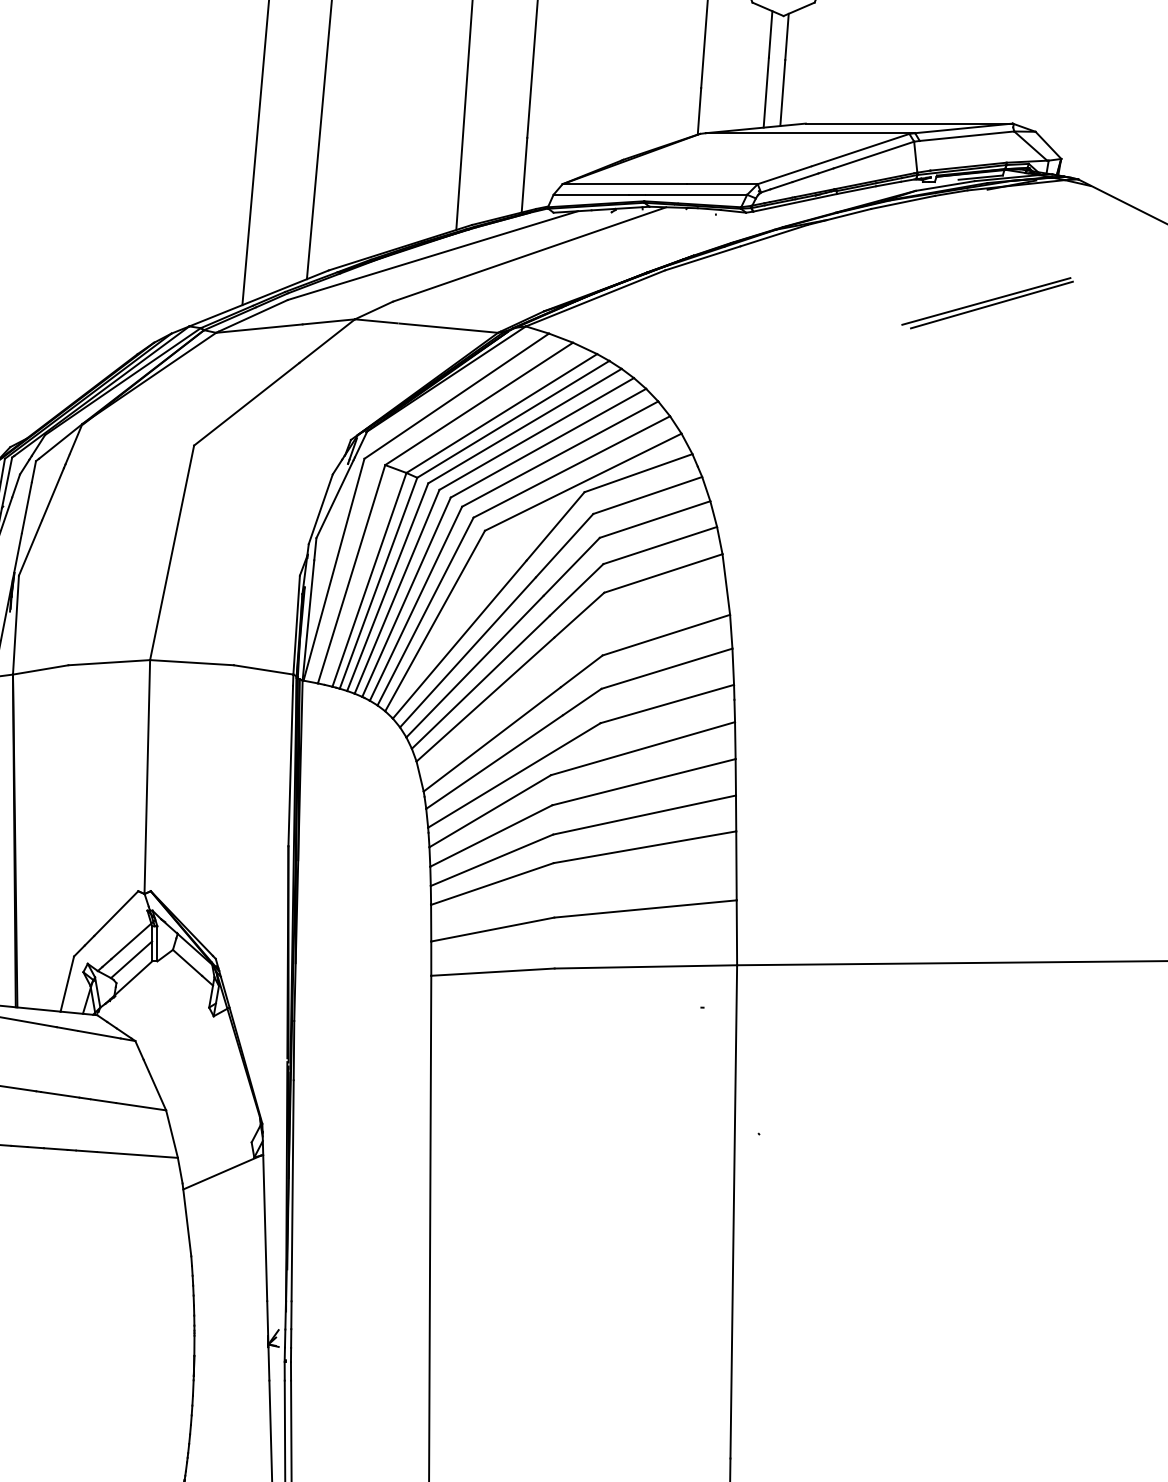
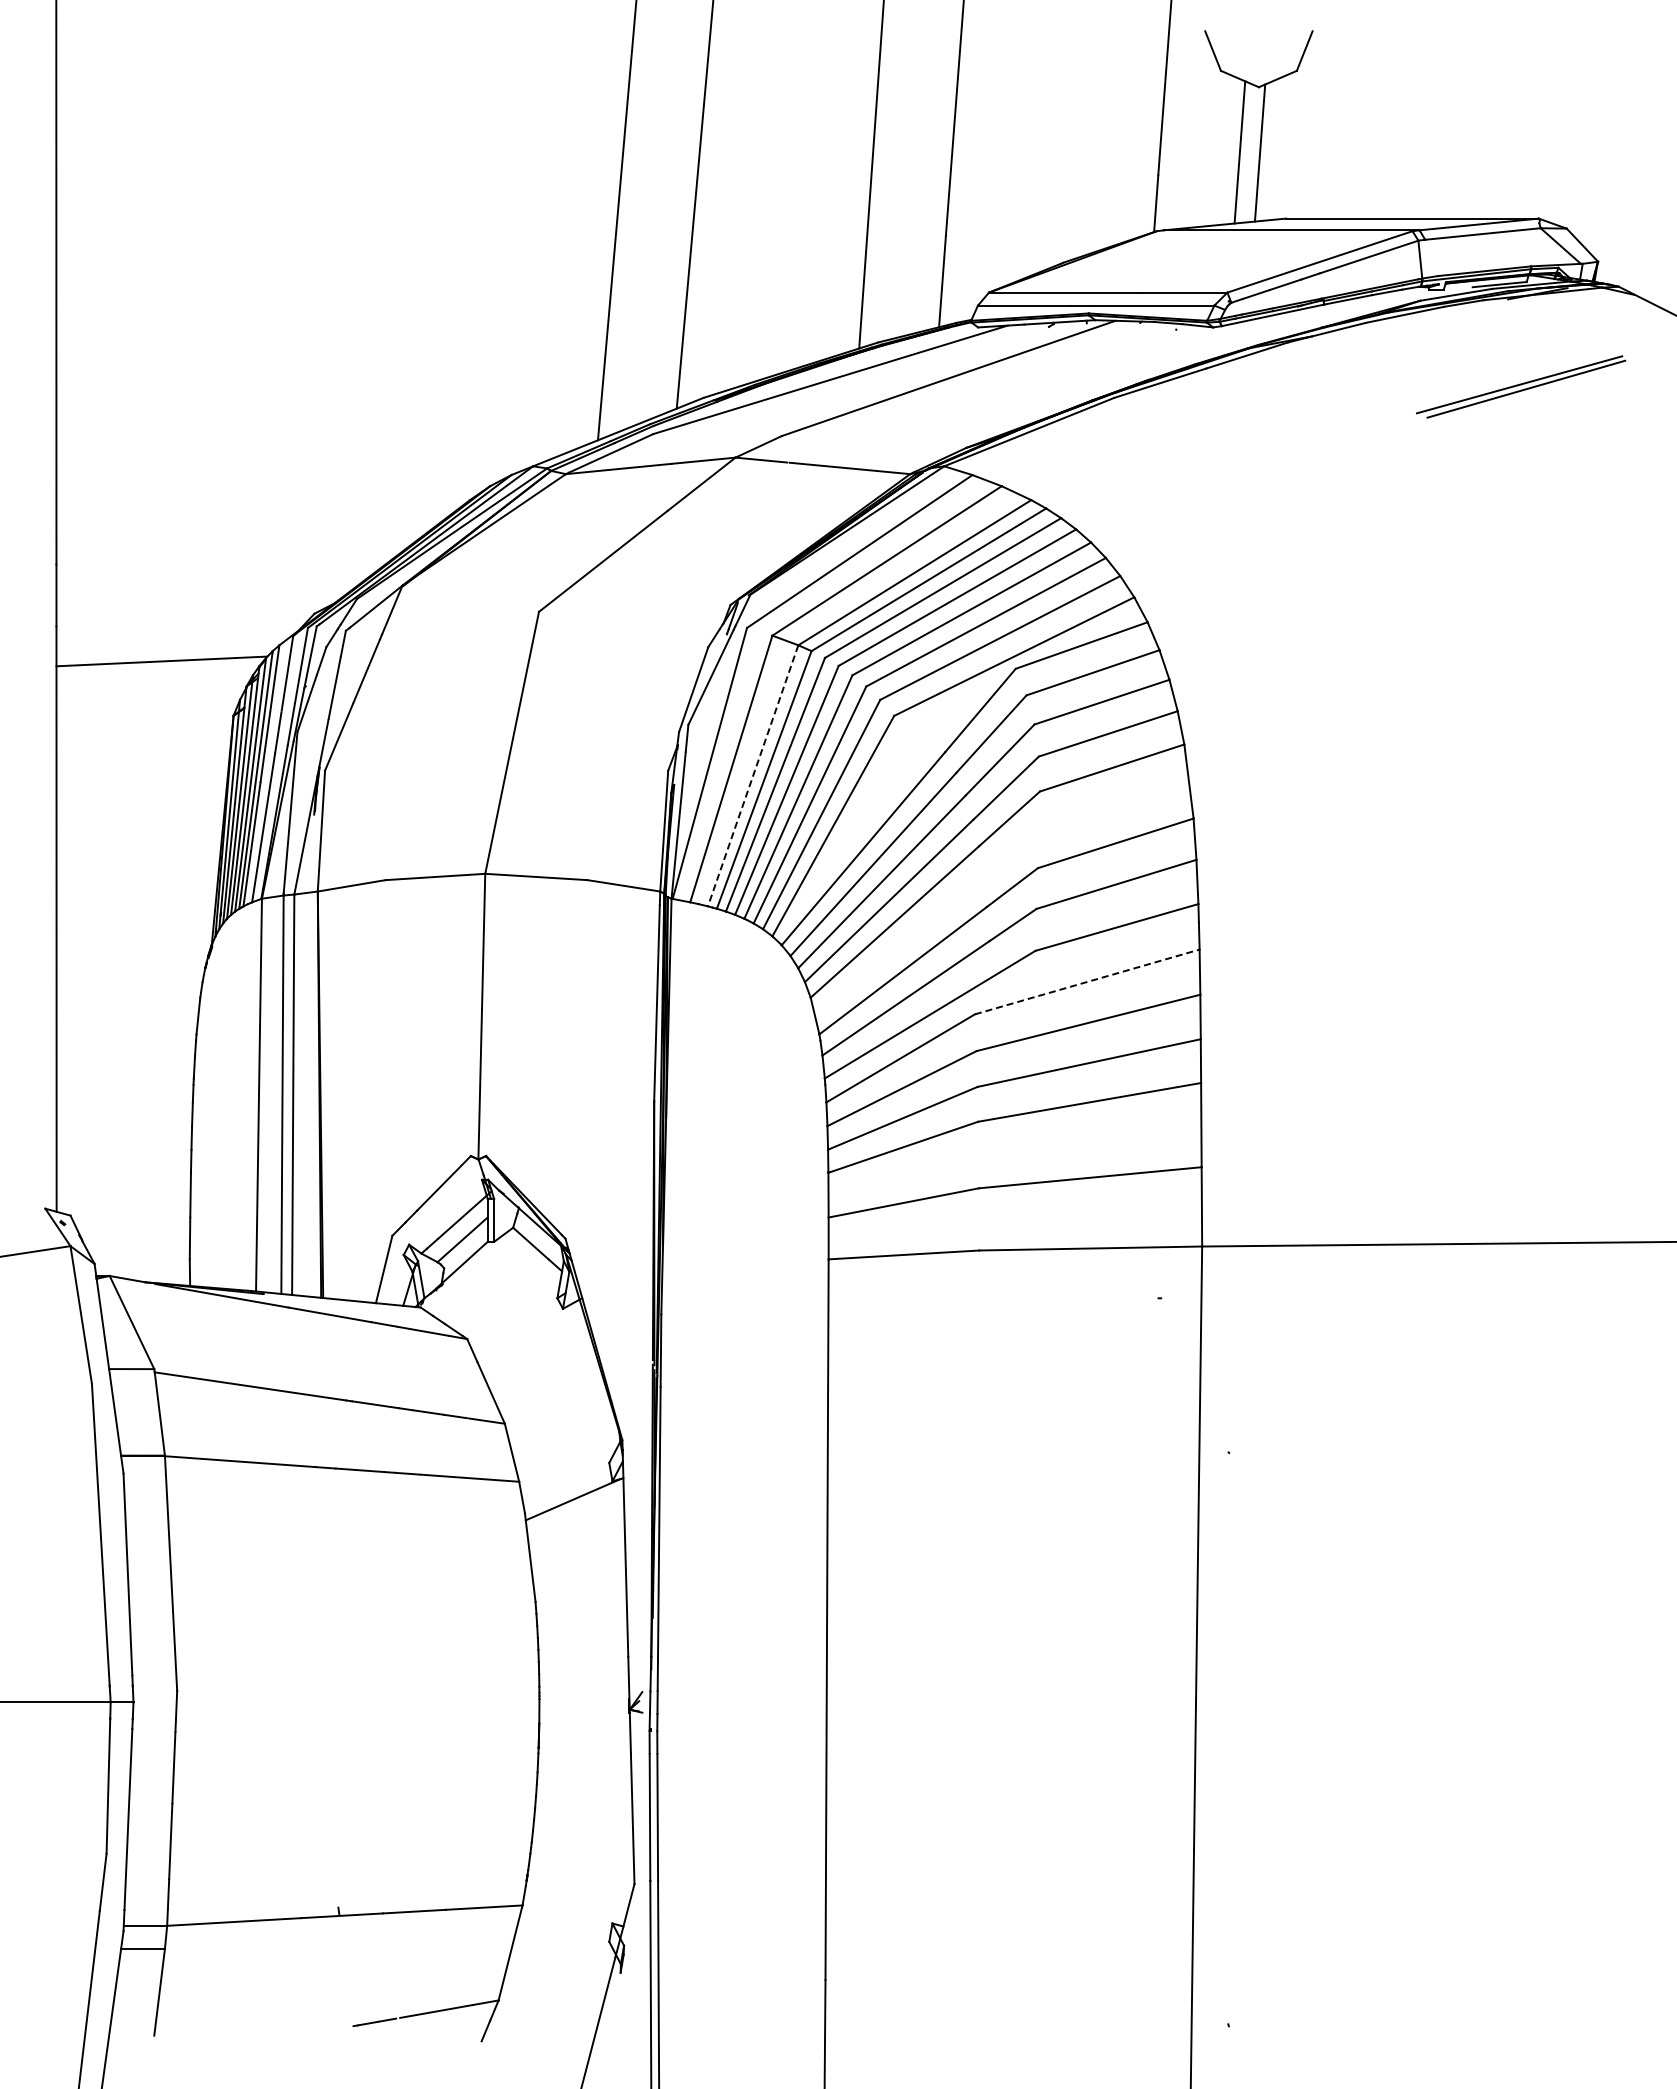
part: (987, 302) -> (1521, 386), moved
line: (369, 580) -> (753, 776), solid -> dashed
line: (643, 748) -> (1087, 981), solid -> dashed

